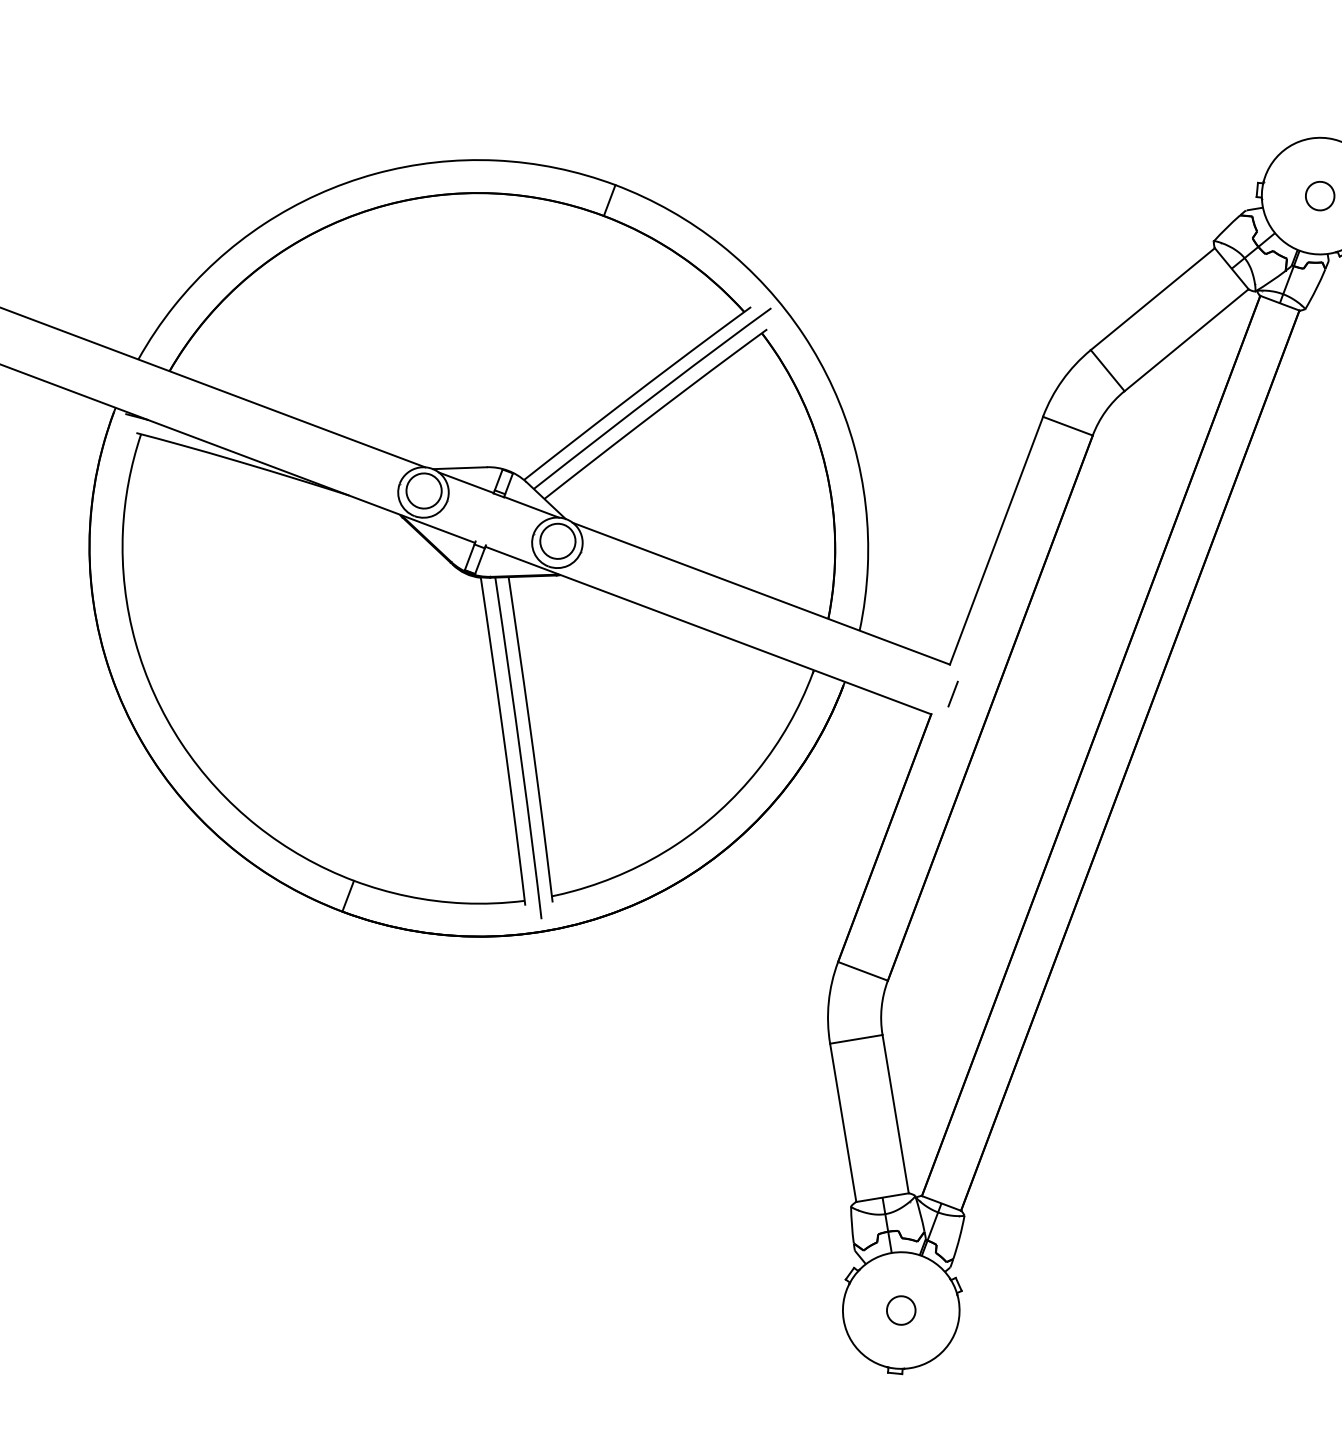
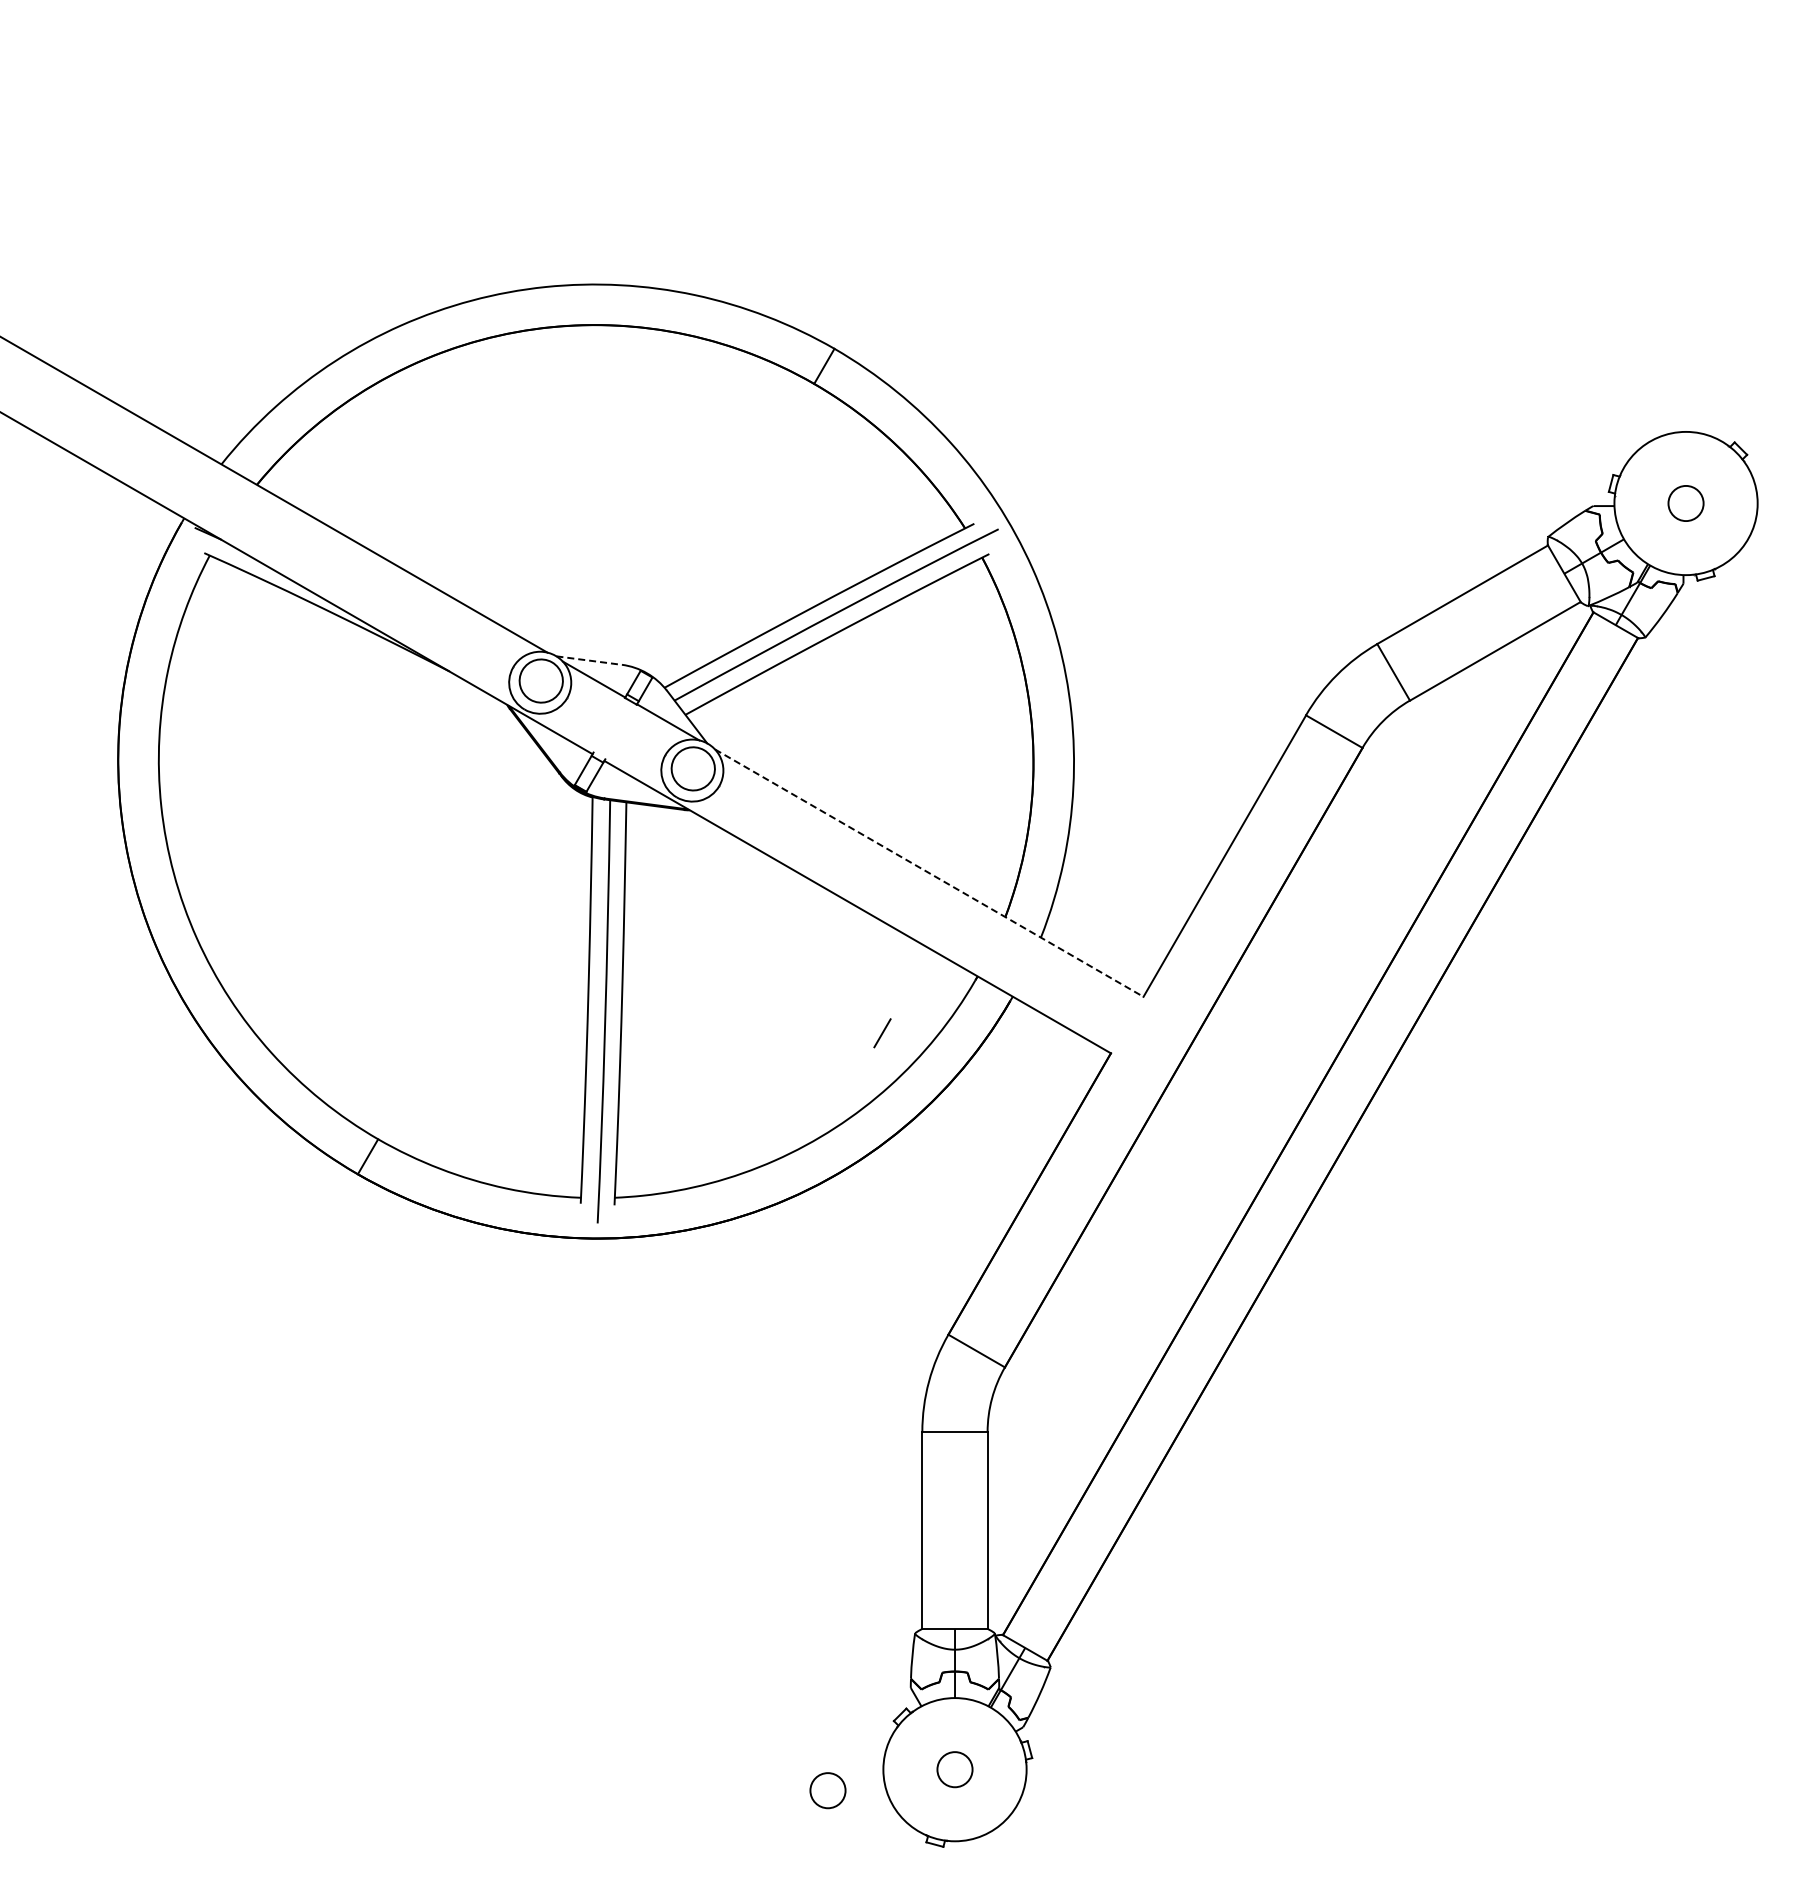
line: (460, 468) -> (589, 660), solid -> dashed
line: (761, 593) -> (929, 873), solid -> dashed
line: (953, 694) -> (882, 1033), moved
circle: (801, 1344) -> (827, 1790), added

